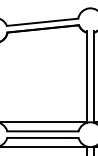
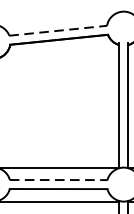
line: (42, 22) -> (58, 31), solid -> dashed
line: (42, 131) -> (58, 180), solid -> dashed

